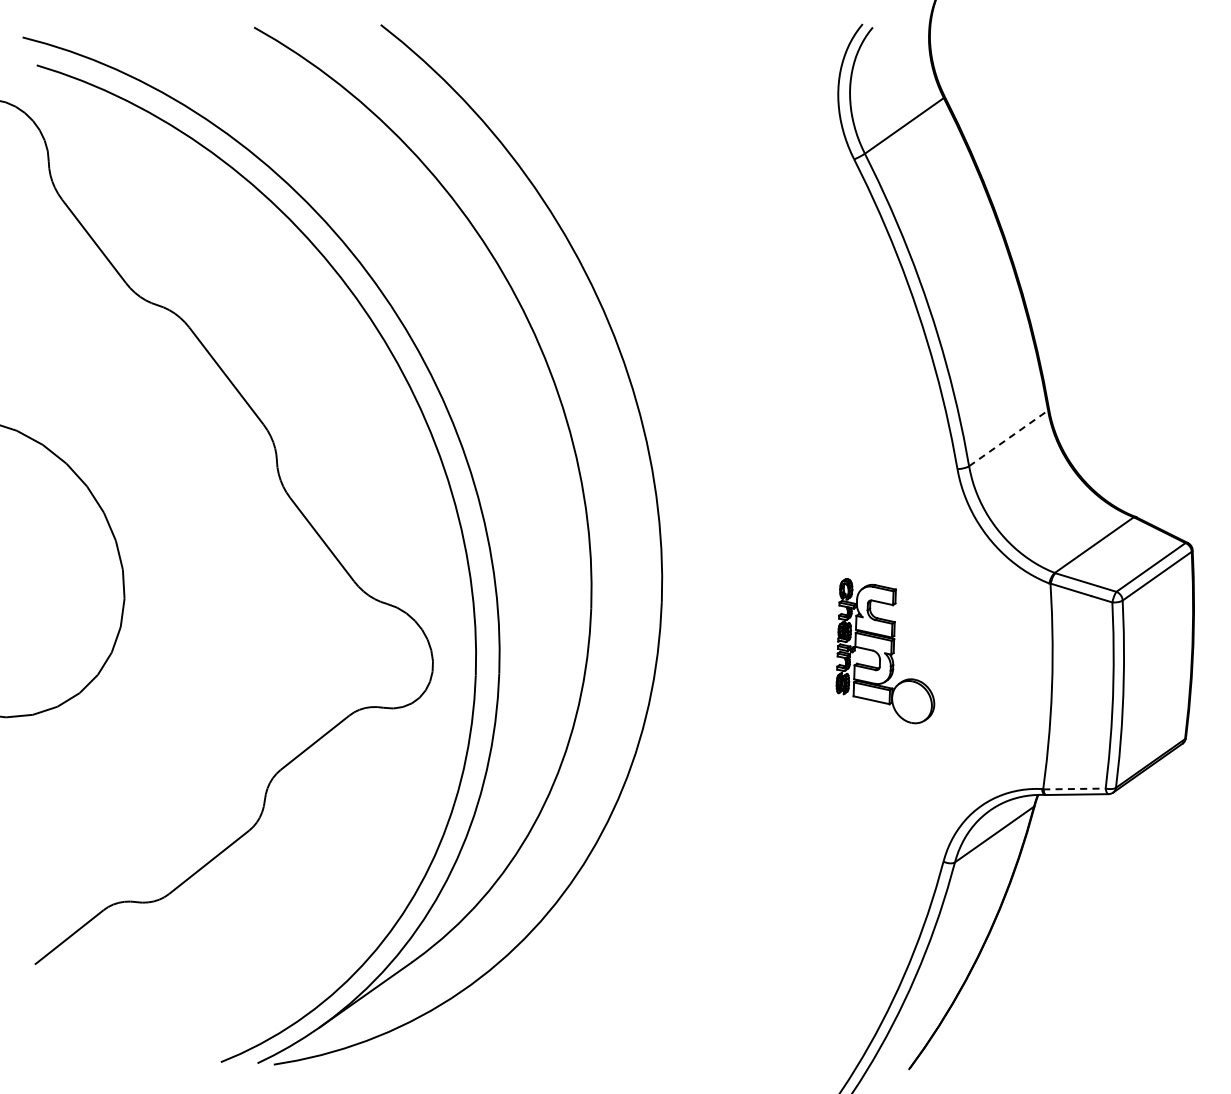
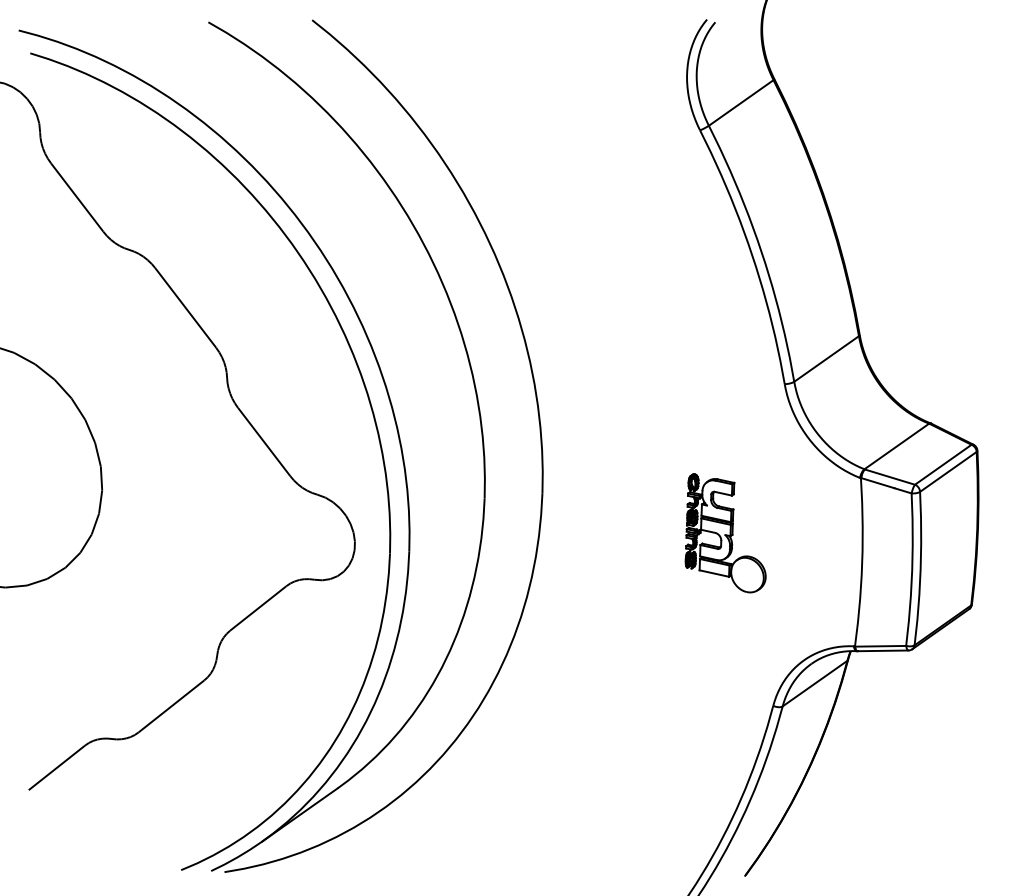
line: (1009, 438) -> (827, 359), dashed -> solid
line: (1074, 789) -> (880, 646), dashed -> solid

